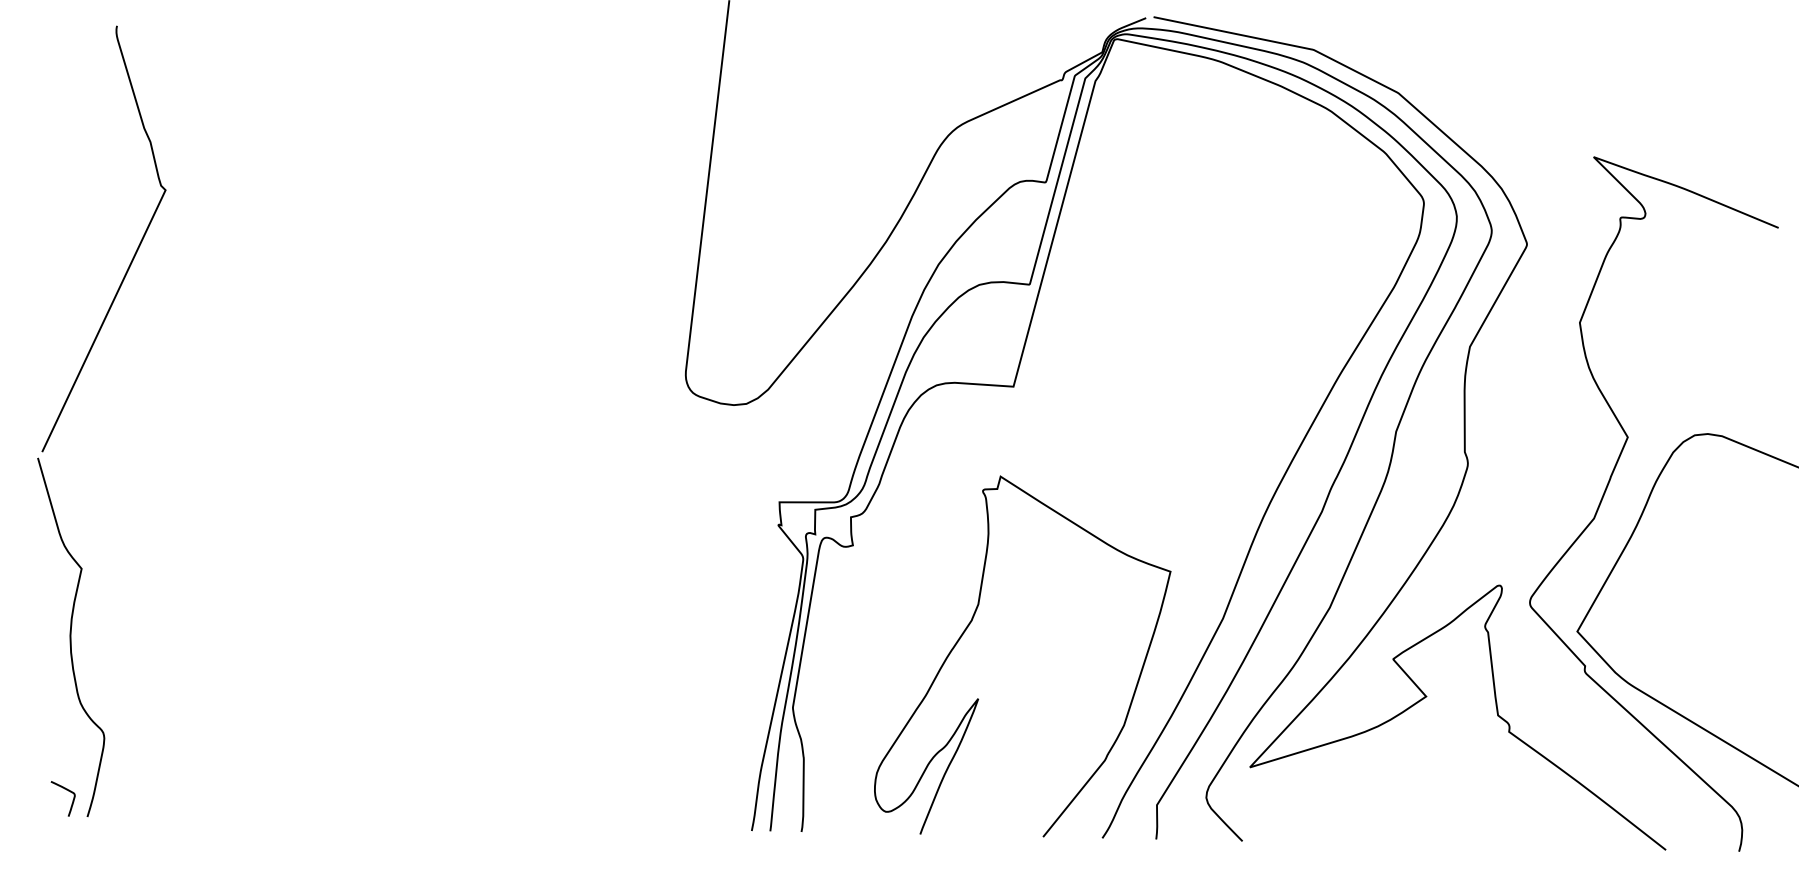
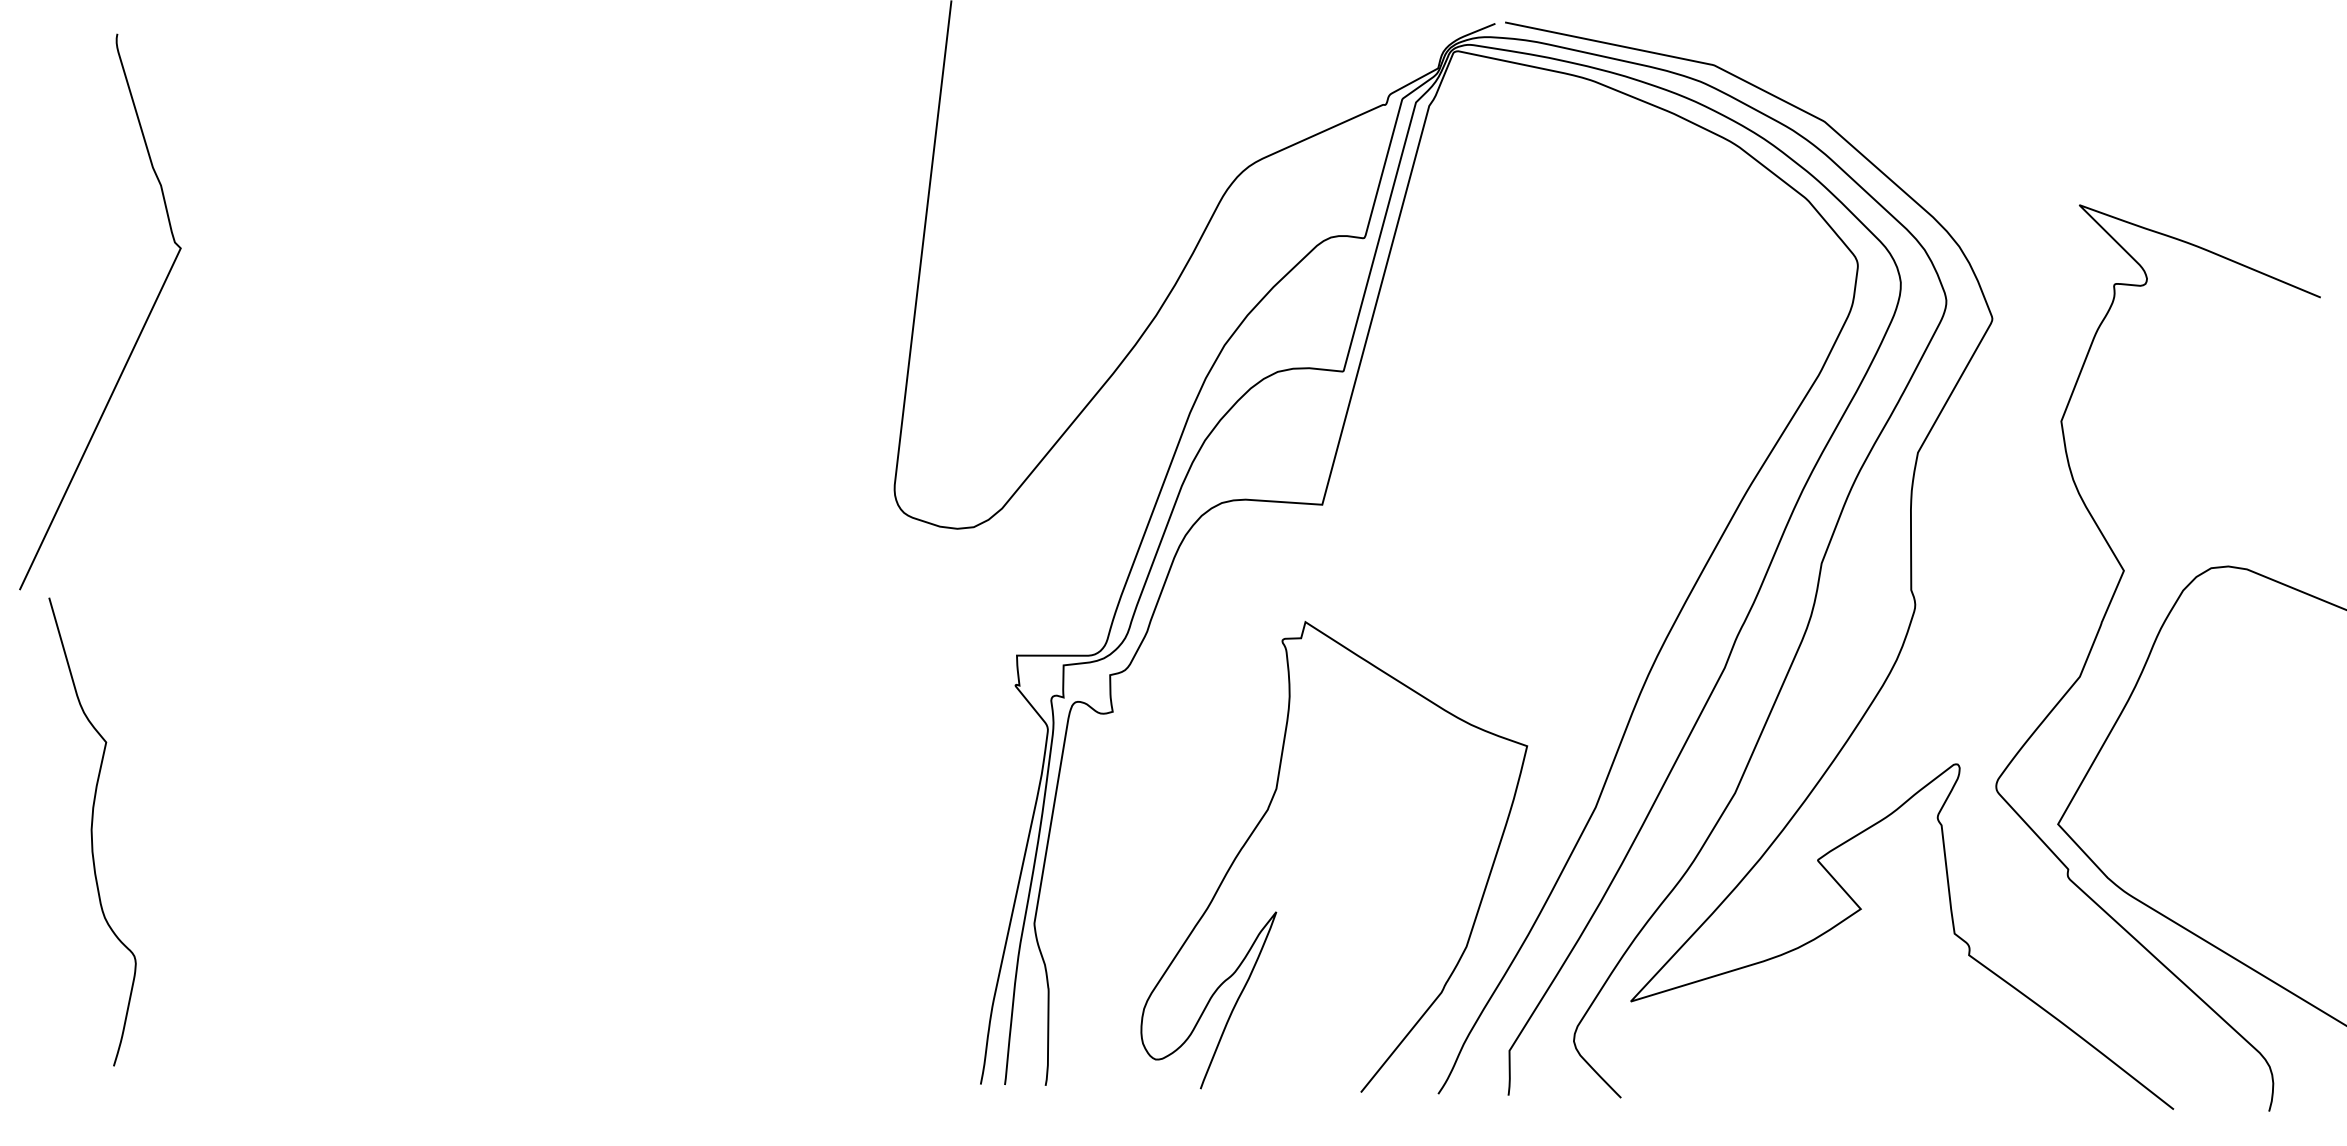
curve: (134, 253) -> (140, 331), moved
curve: (68, 791) -> (88, 1032), removed

